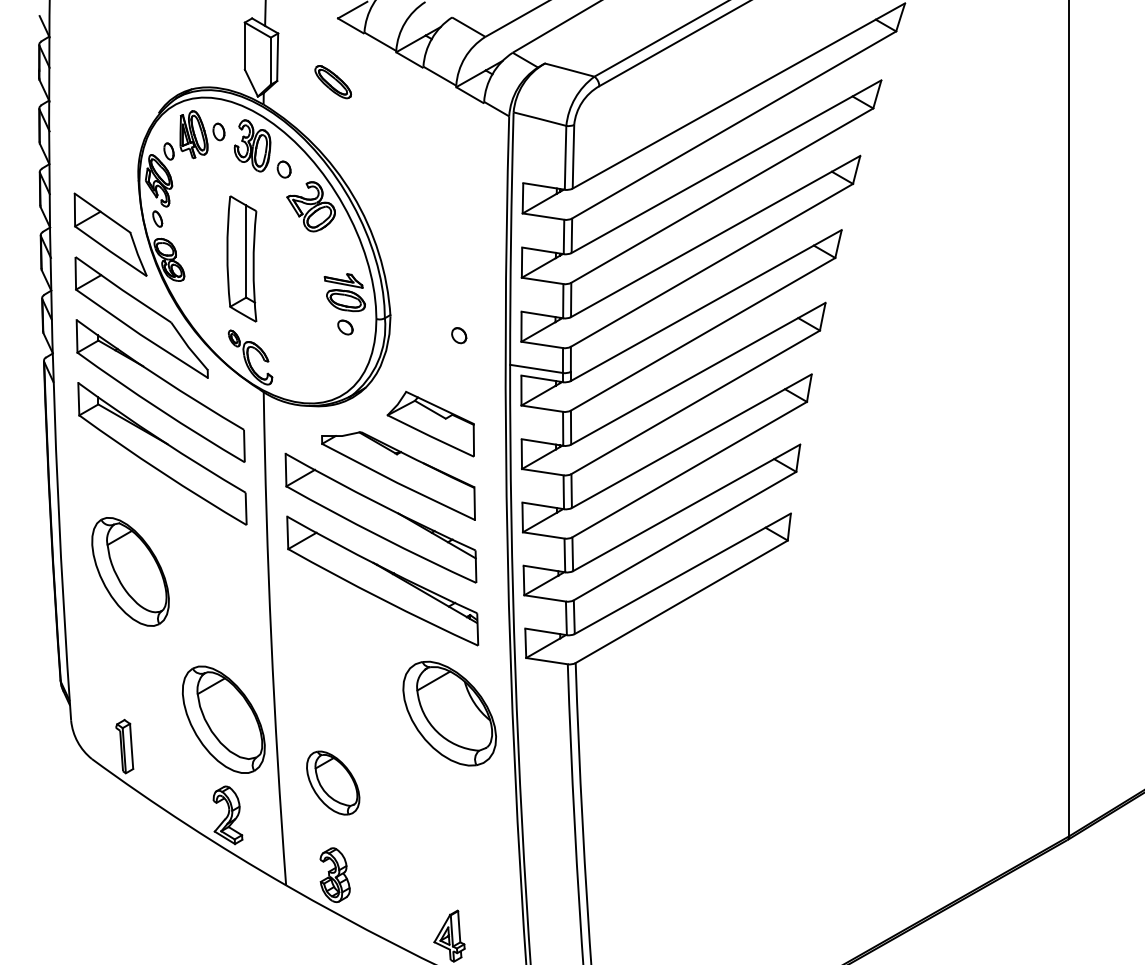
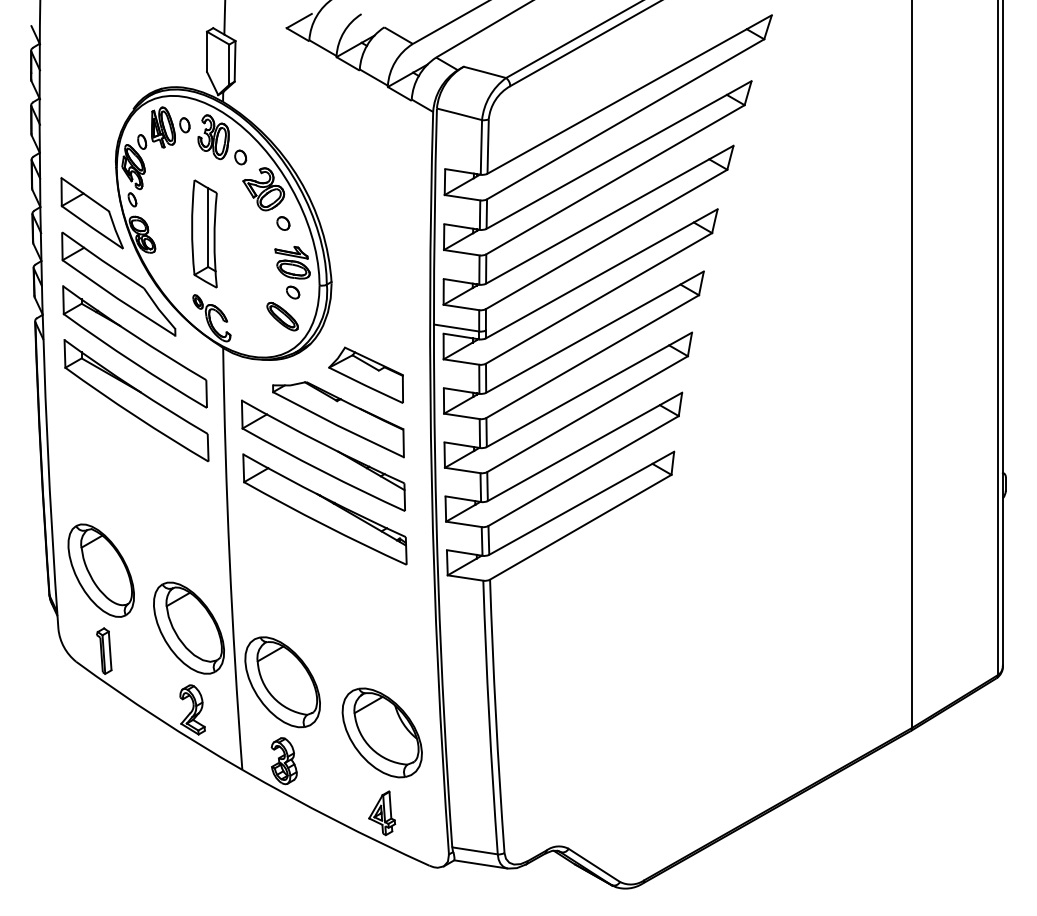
part: (333, 81) -> (282, 316), moved
part: (459, 335) -> (283, 223), moved
part: (129, 571) -> (100, 570), moved
part: (448, 713) -> (381, 732), moved
part: (333, 783) -> (282, 682), size x1.67

